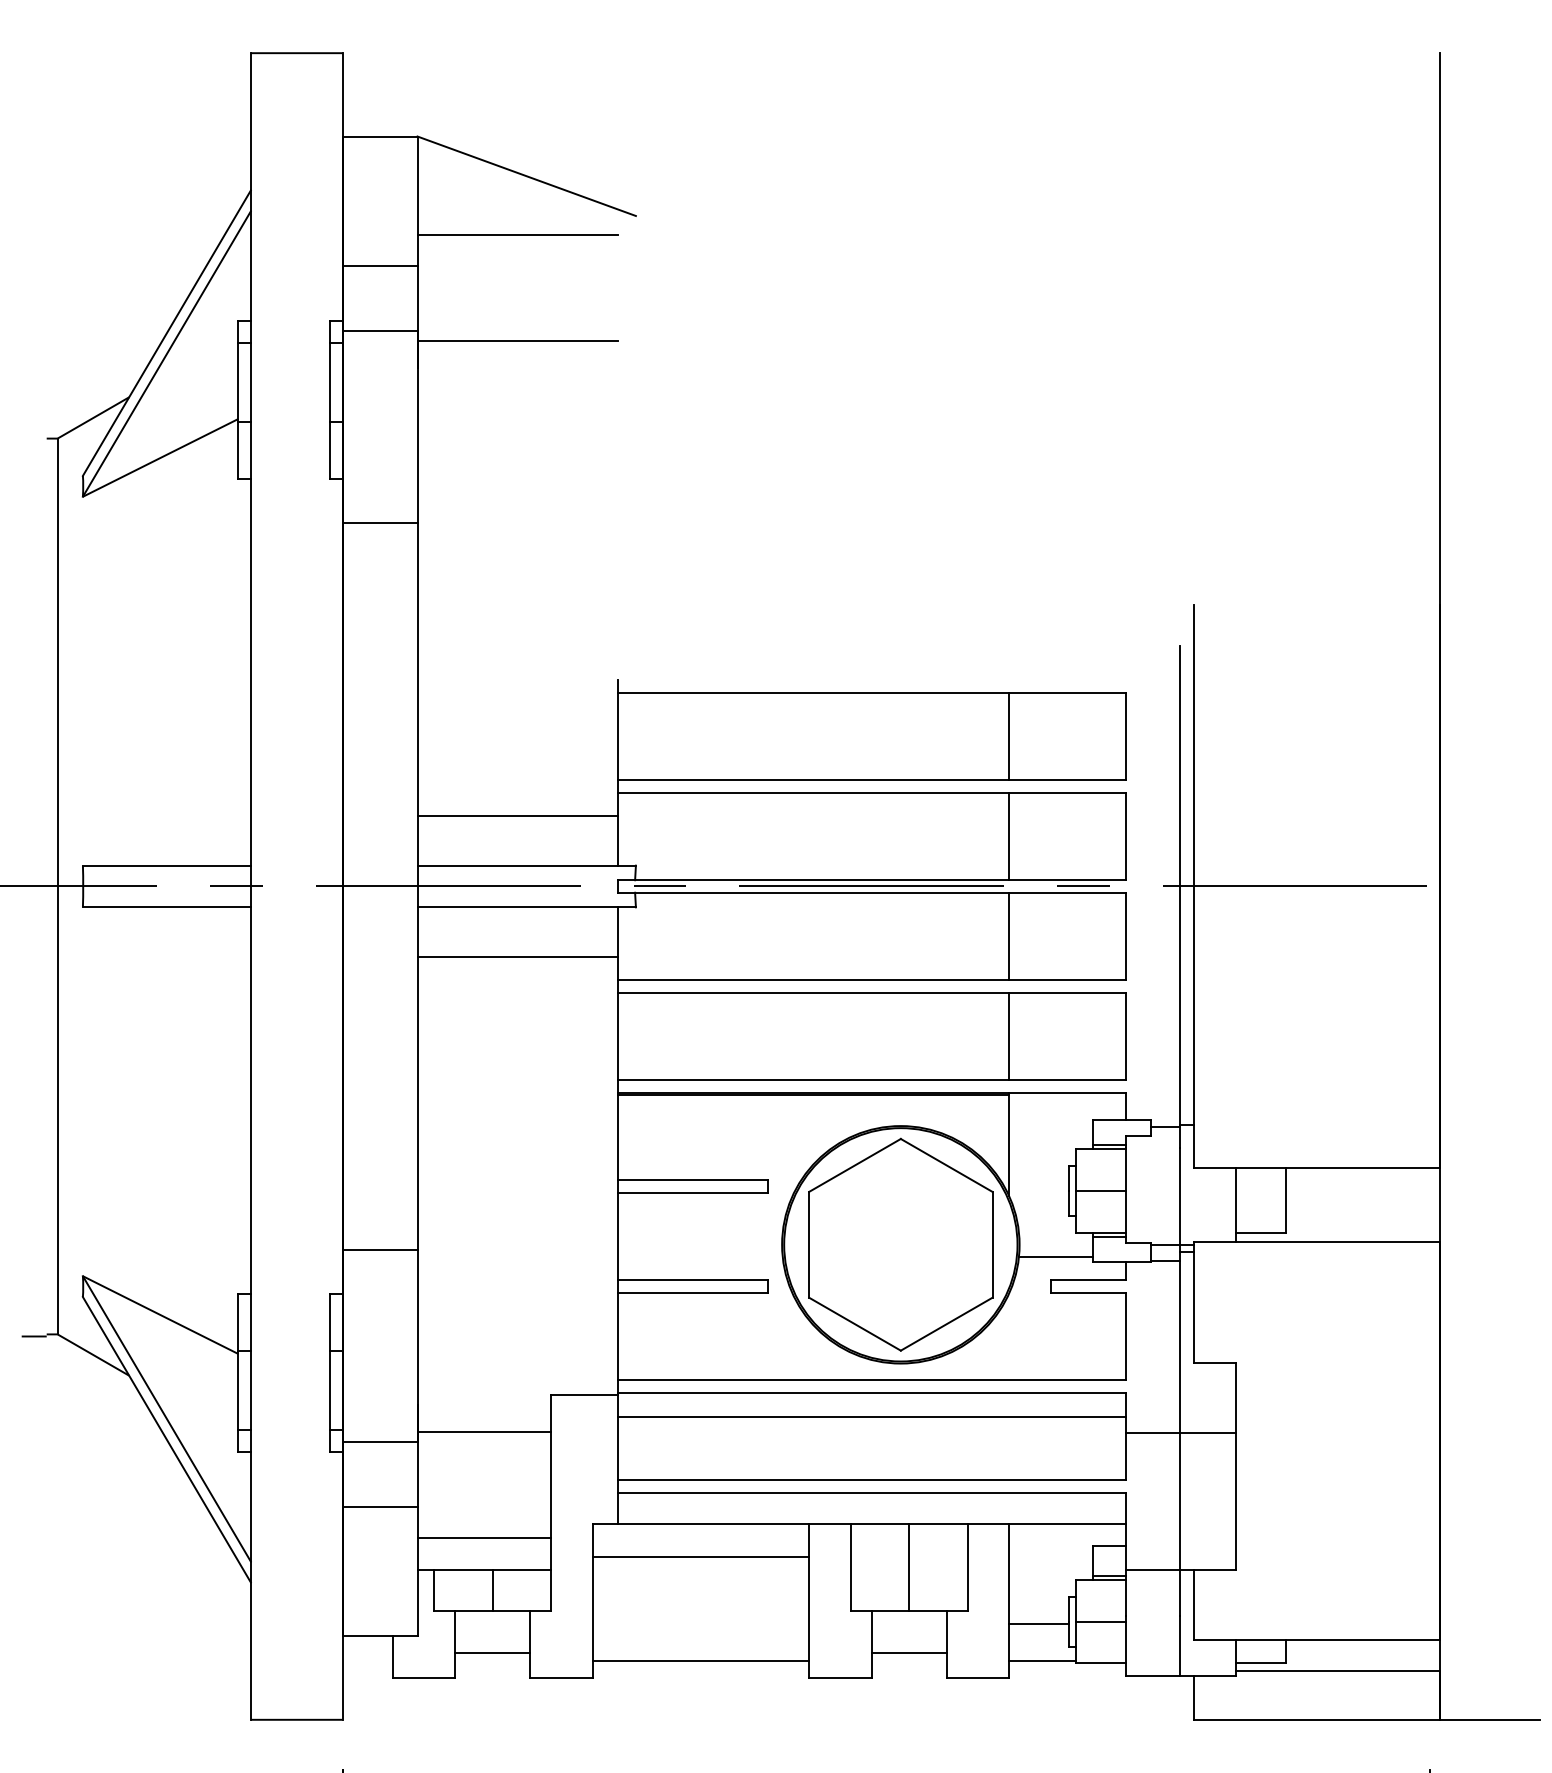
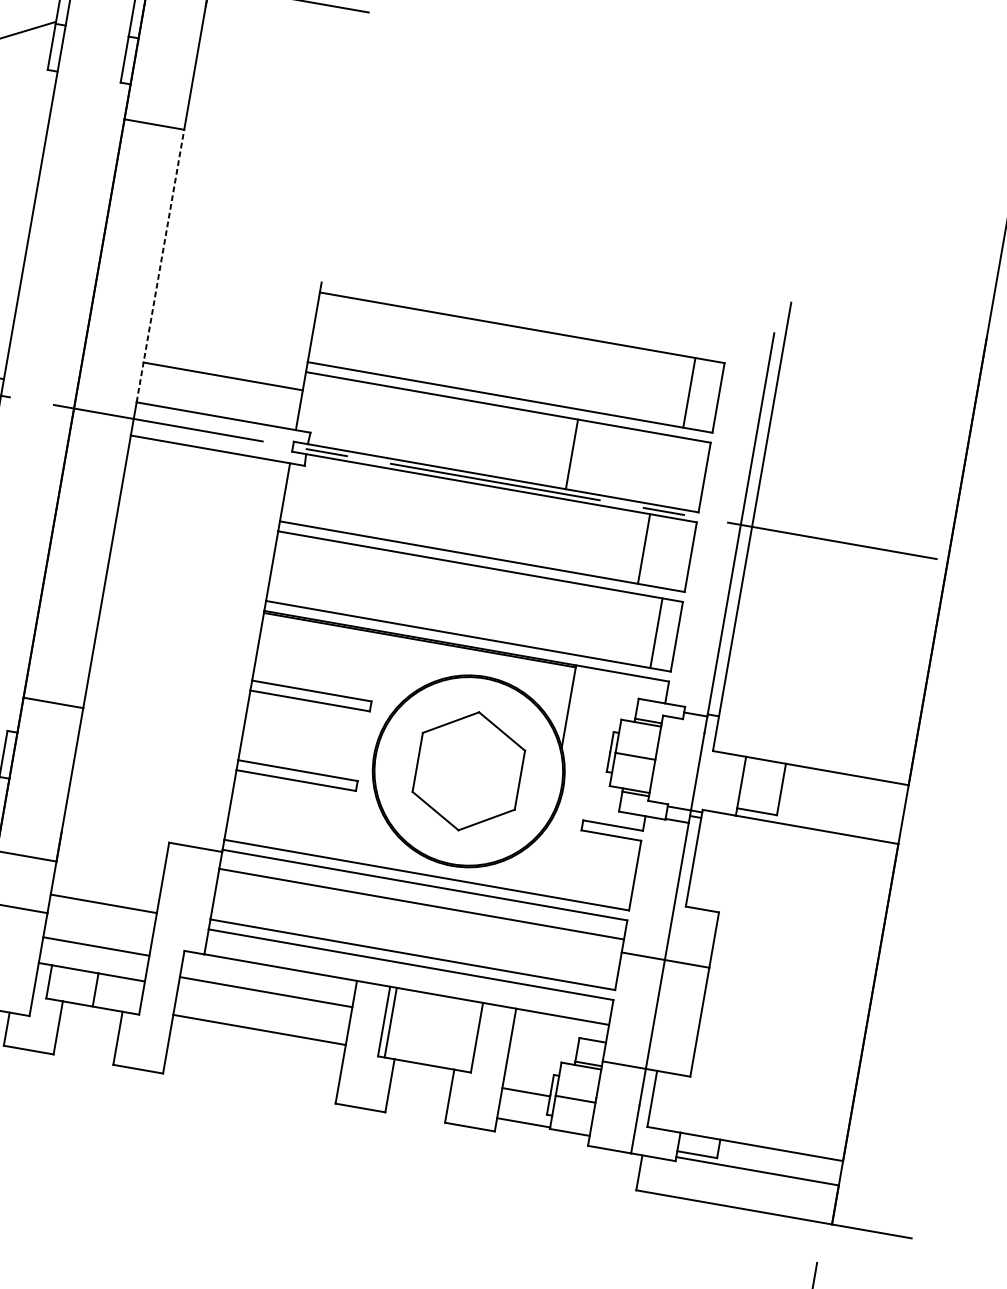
line: (417, 693) -> (160, 265), solid -> dashed
line: (1009, 736) -> (689, 392), moved
line: (1009, 836) -> (572, 454), moved
line: (1009, 936) -> (644, 549), moved
line: (517, 957) -> (203, 489), removed
line: (1009, 1036) -> (656, 633), moved
part: (900, 1244) -> (468, 771), size x0.7
line: (1055, 1257) -> (590, 802), removed
line: (483, 1431) -> (103, 903), moved
line: (909, 1567) -> (391, 1022), moved
line: (492, 1653) -> (86, 1040), removed
line: (908, 1653) -> (418, 1097), removed
line: (700, 1661) -> (259, 1029), moved

